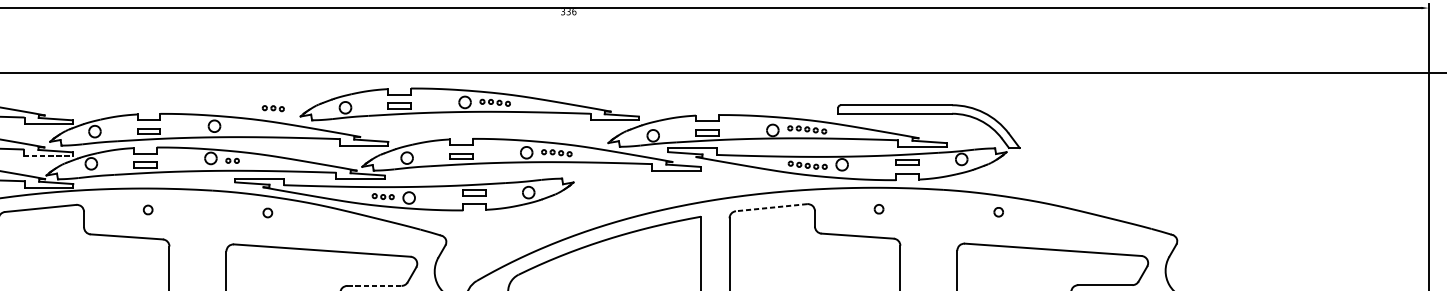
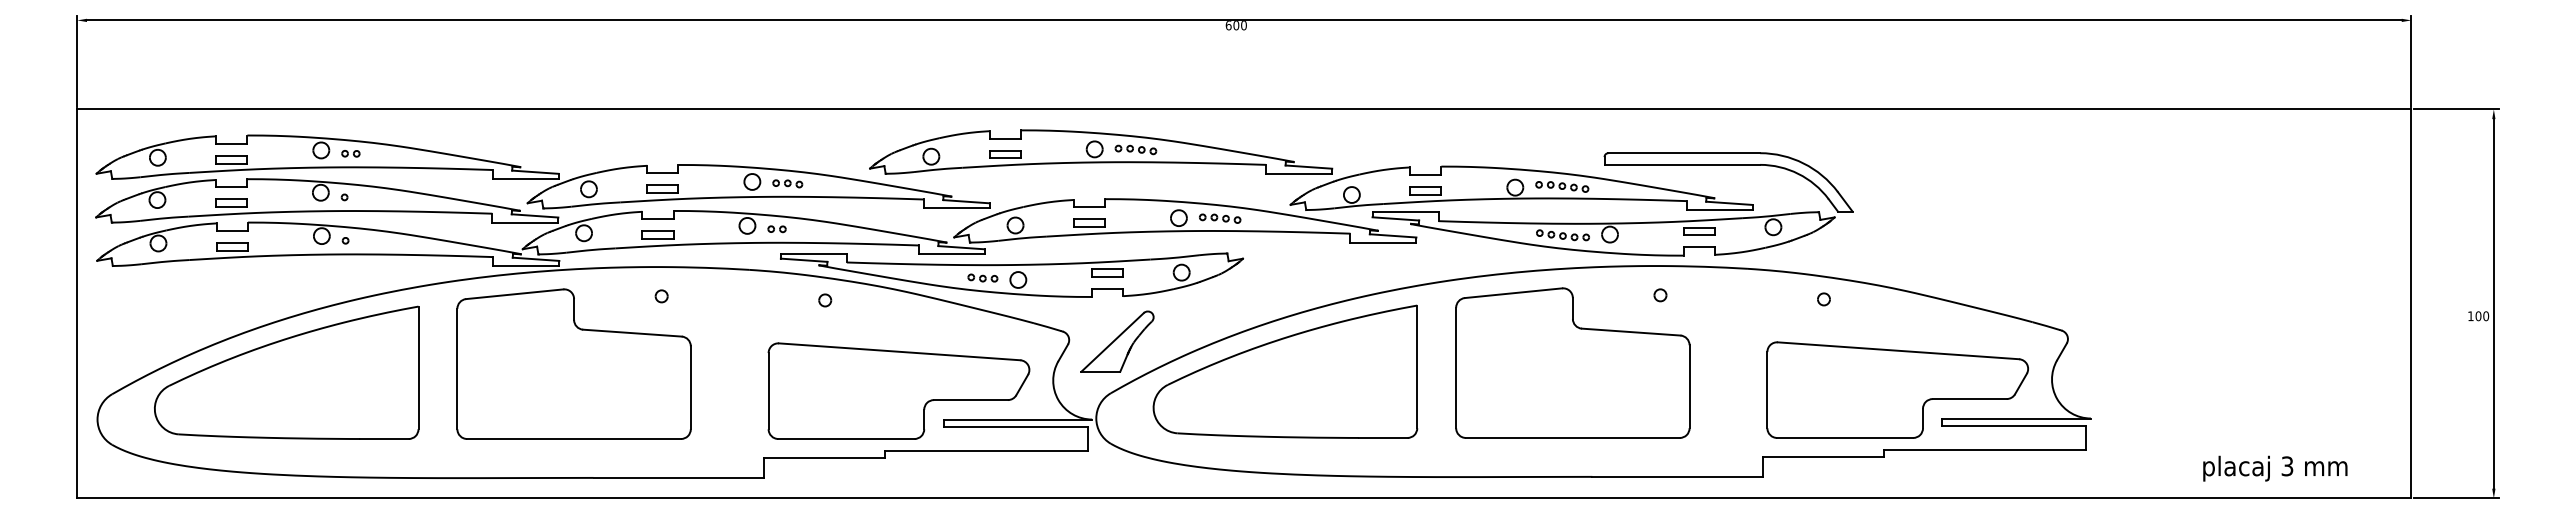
text: (568, 11) -> (1235, 25), 336 -> 600
part: (273, 108) -> (787, 183), moved
line: (48, 155) -> (525, 222), dashed -> solid
line: (771, 207) -> (1513, 293), dashed -> solid
part: (481, 243) -> (1117, 341), added
line: (374, 286) -> (970, 400), dashed -> solid

